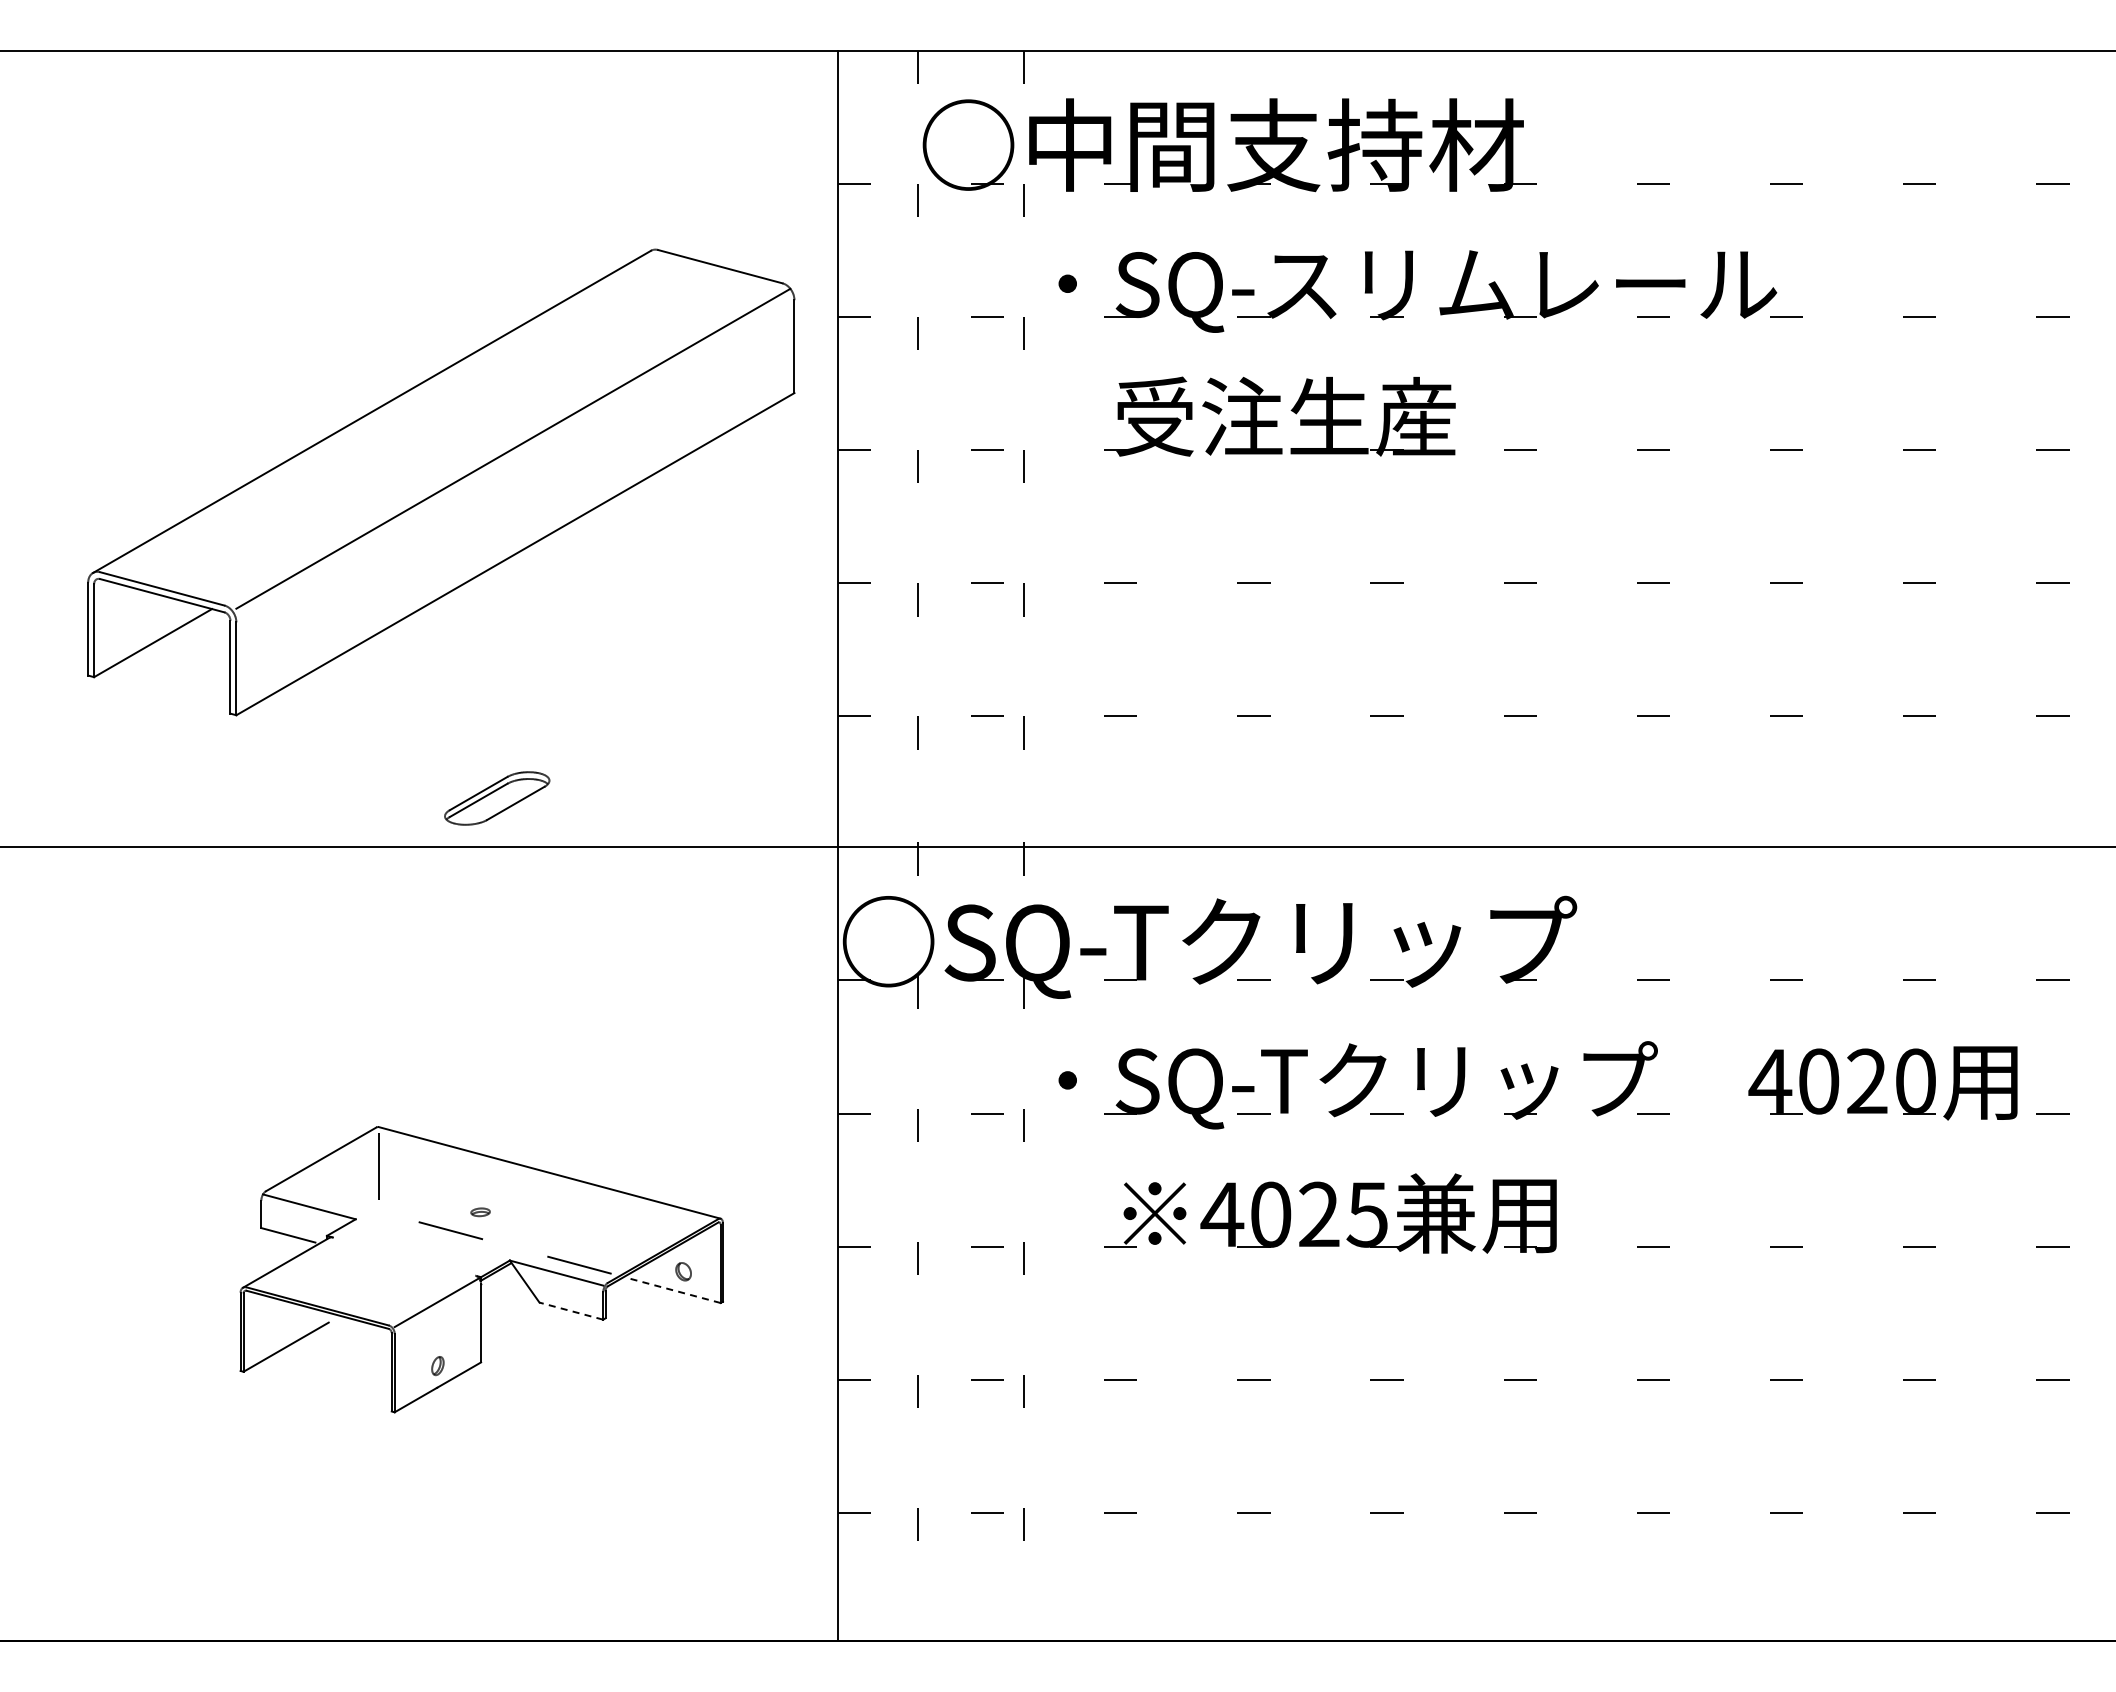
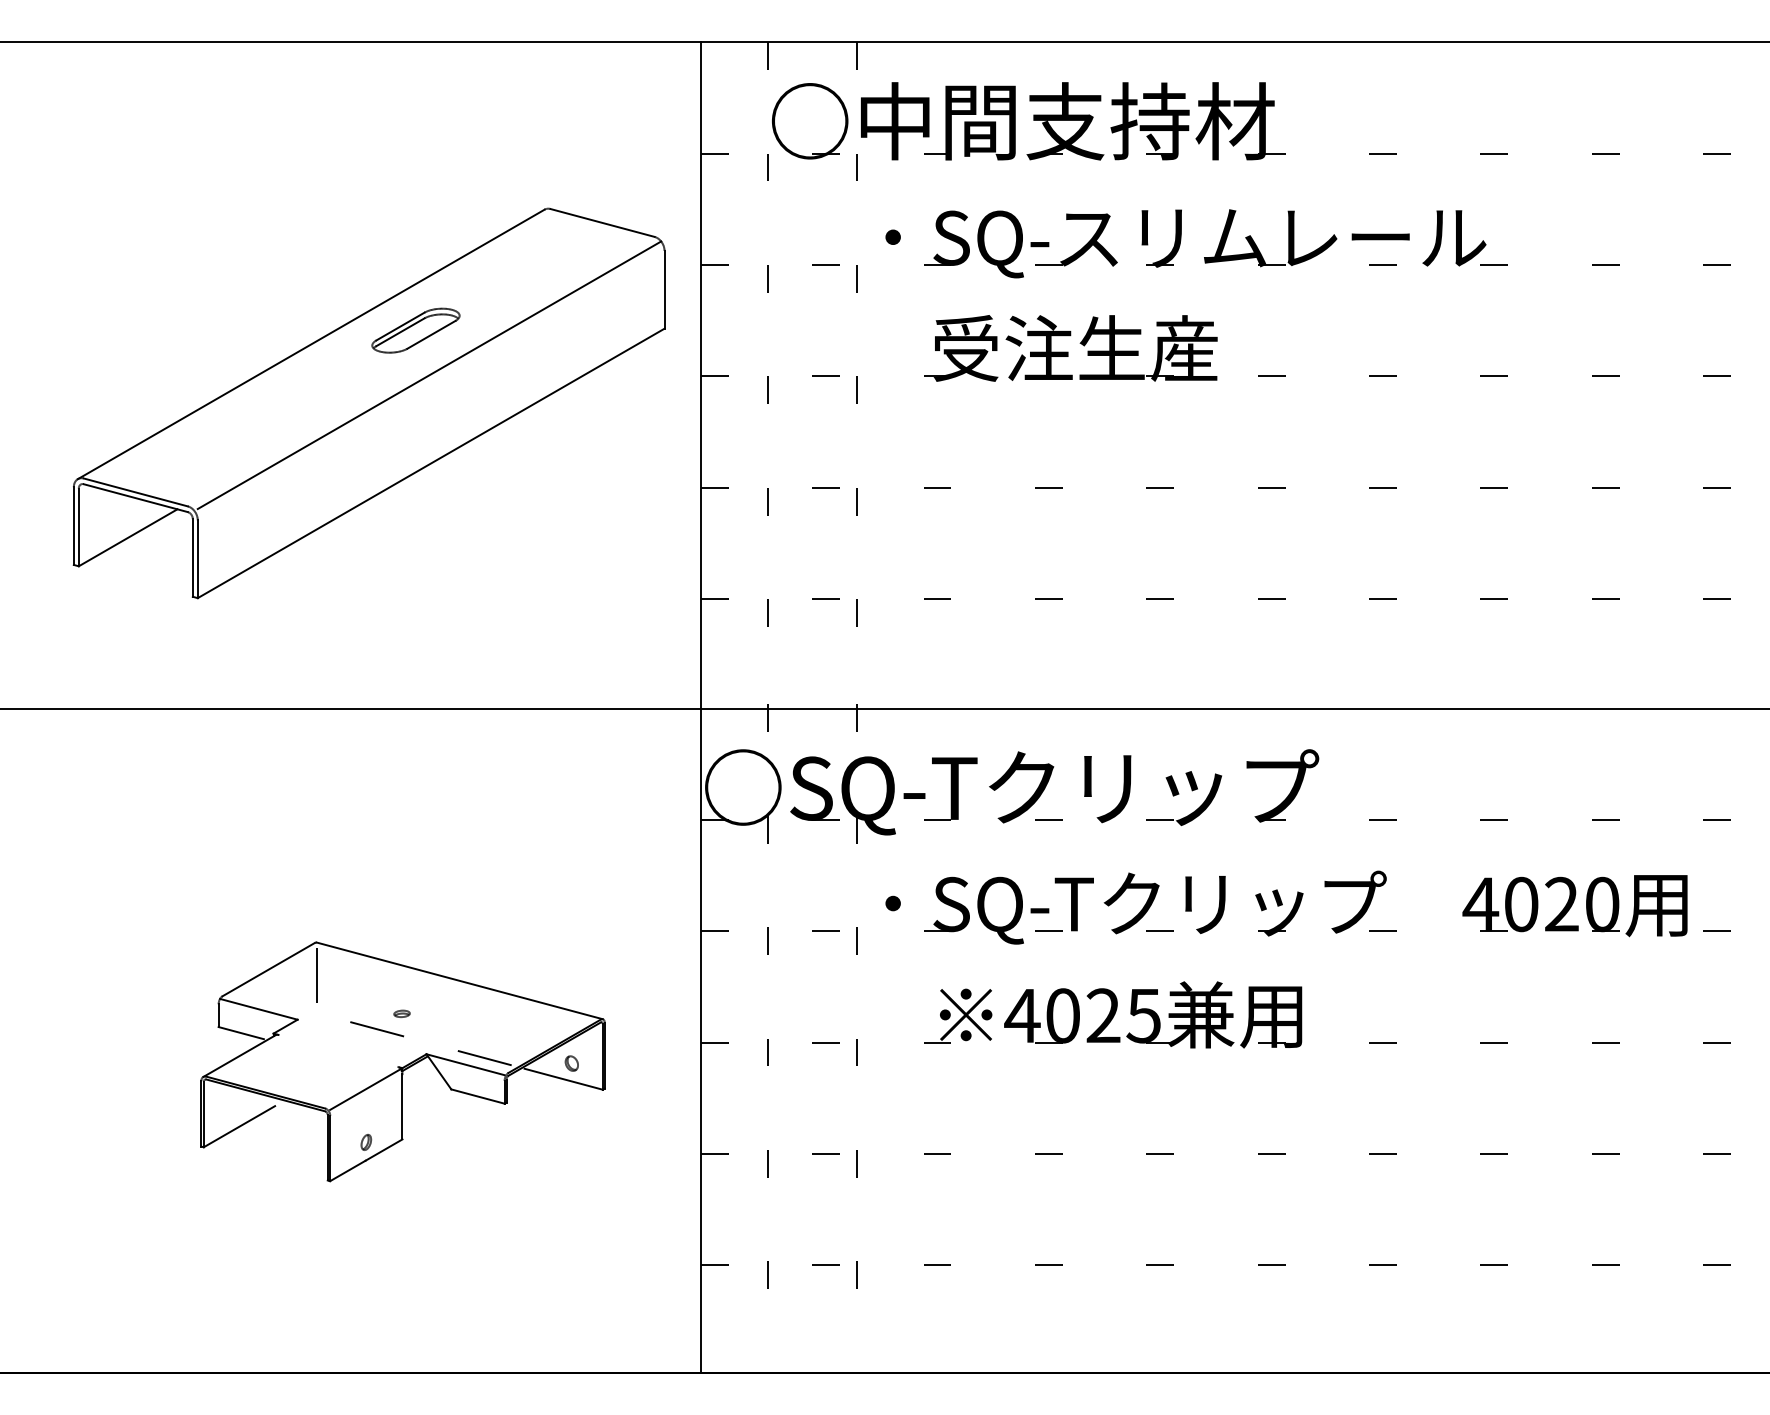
part: (497, 798) -> (416, 330), moved
line: (673, 1290) -> (563, 1079), dashed -> solid
line: (571, 1311) -> (478, 1096), dashed -> solid

